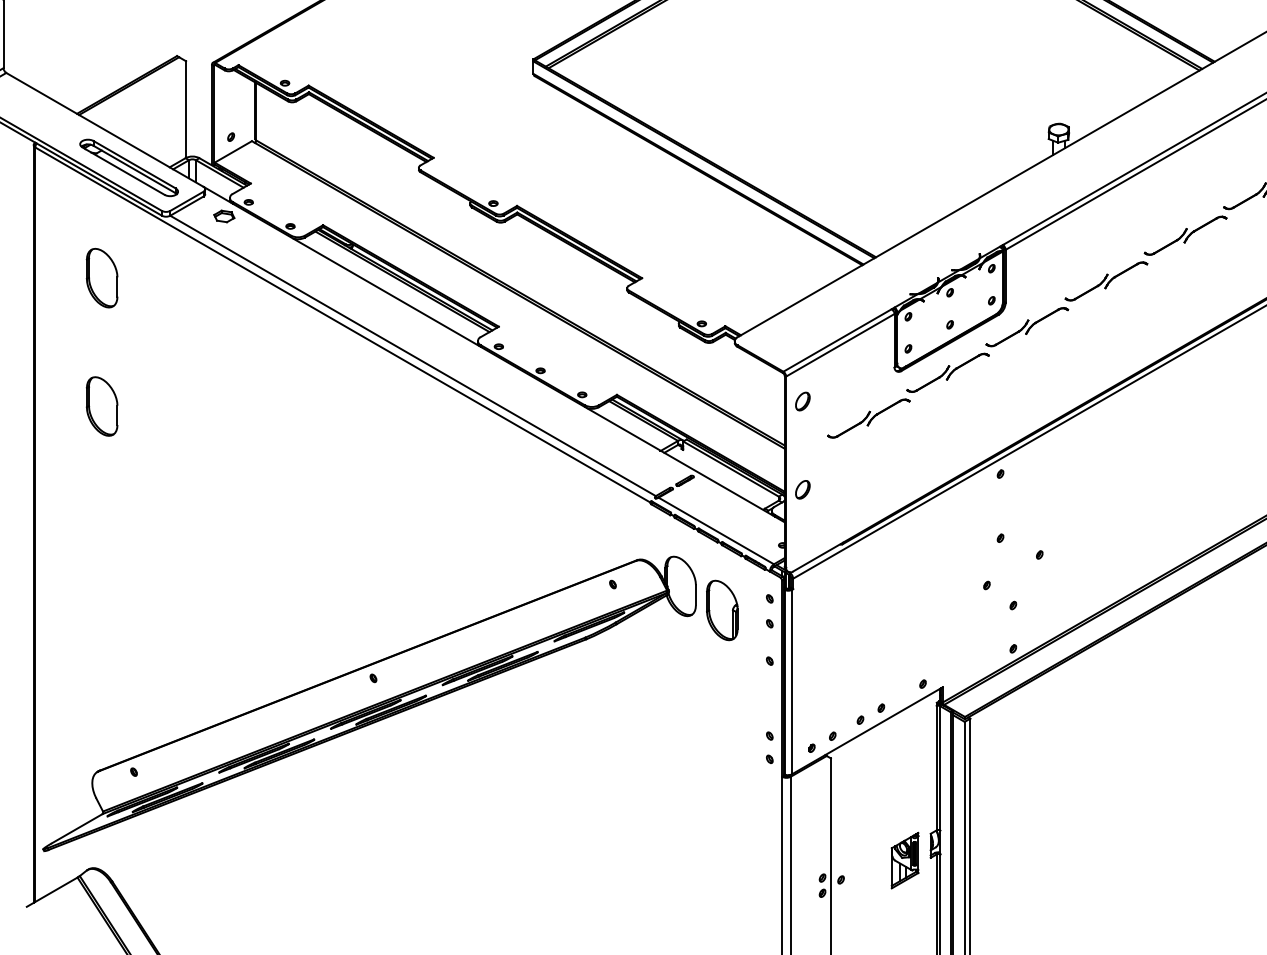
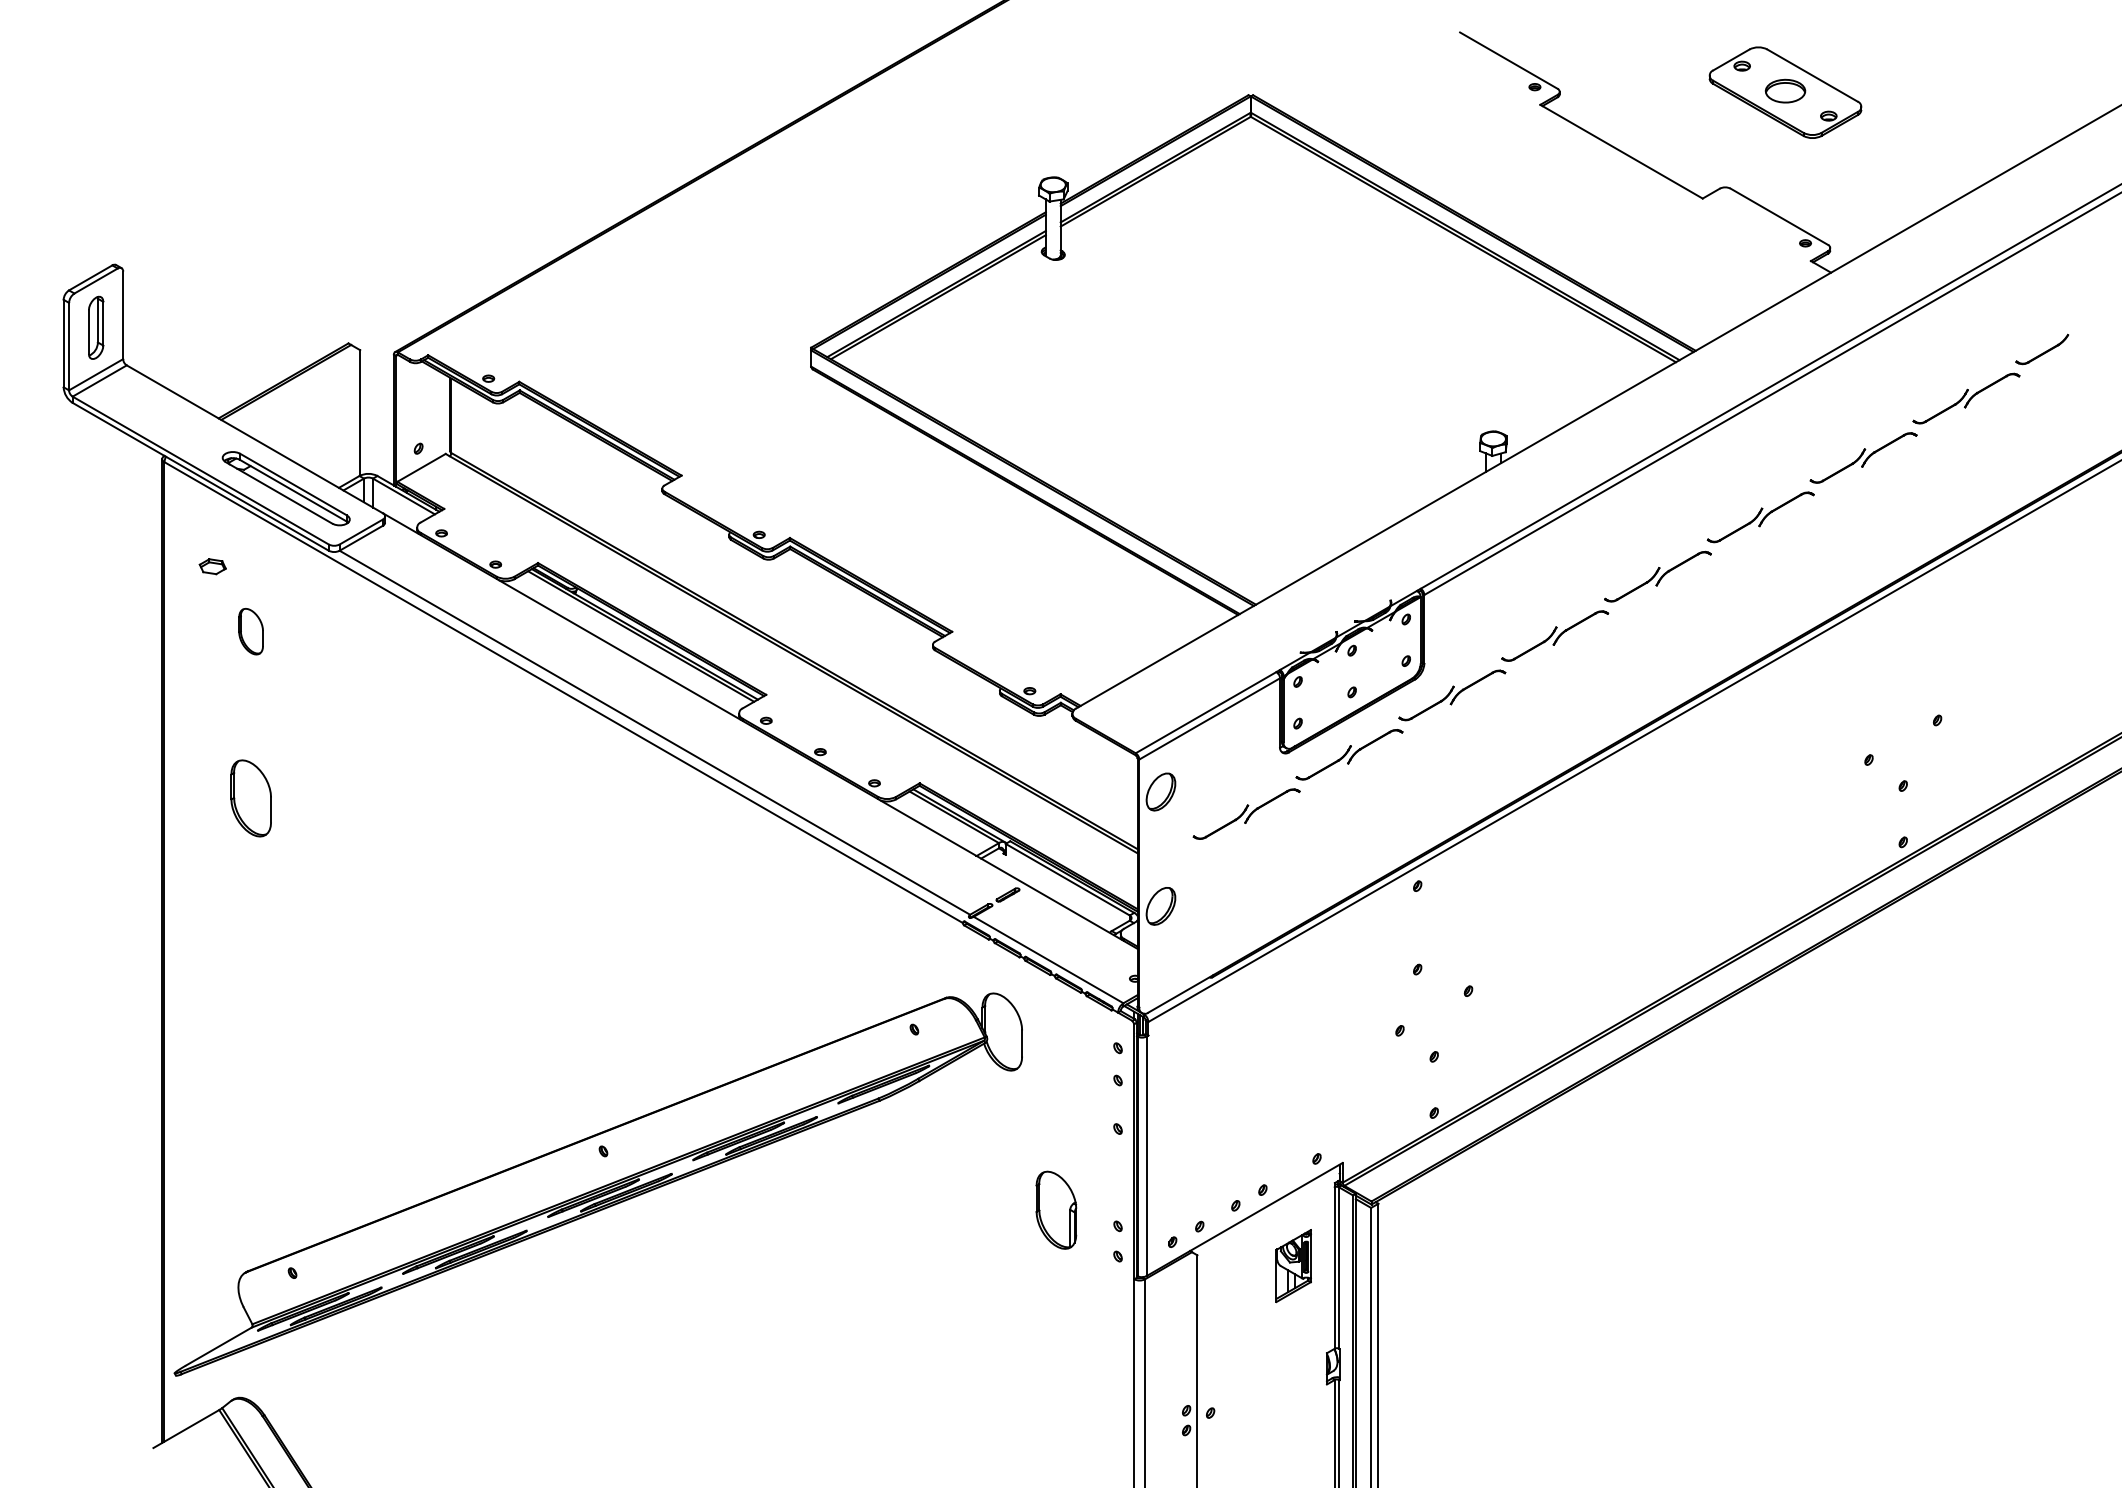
part: (224, 216) -> (212, 566), moved
part: (101, 277) -> (250, 631), size x0.6
part: (802, 401) -> (1160, 791), size x1.6
part: (802, 489) -> (1160, 906), size x1.6
part: (722, 609) -> (1056, 1209), moved
part: (904, 860) -> (1293, 1266), moved

